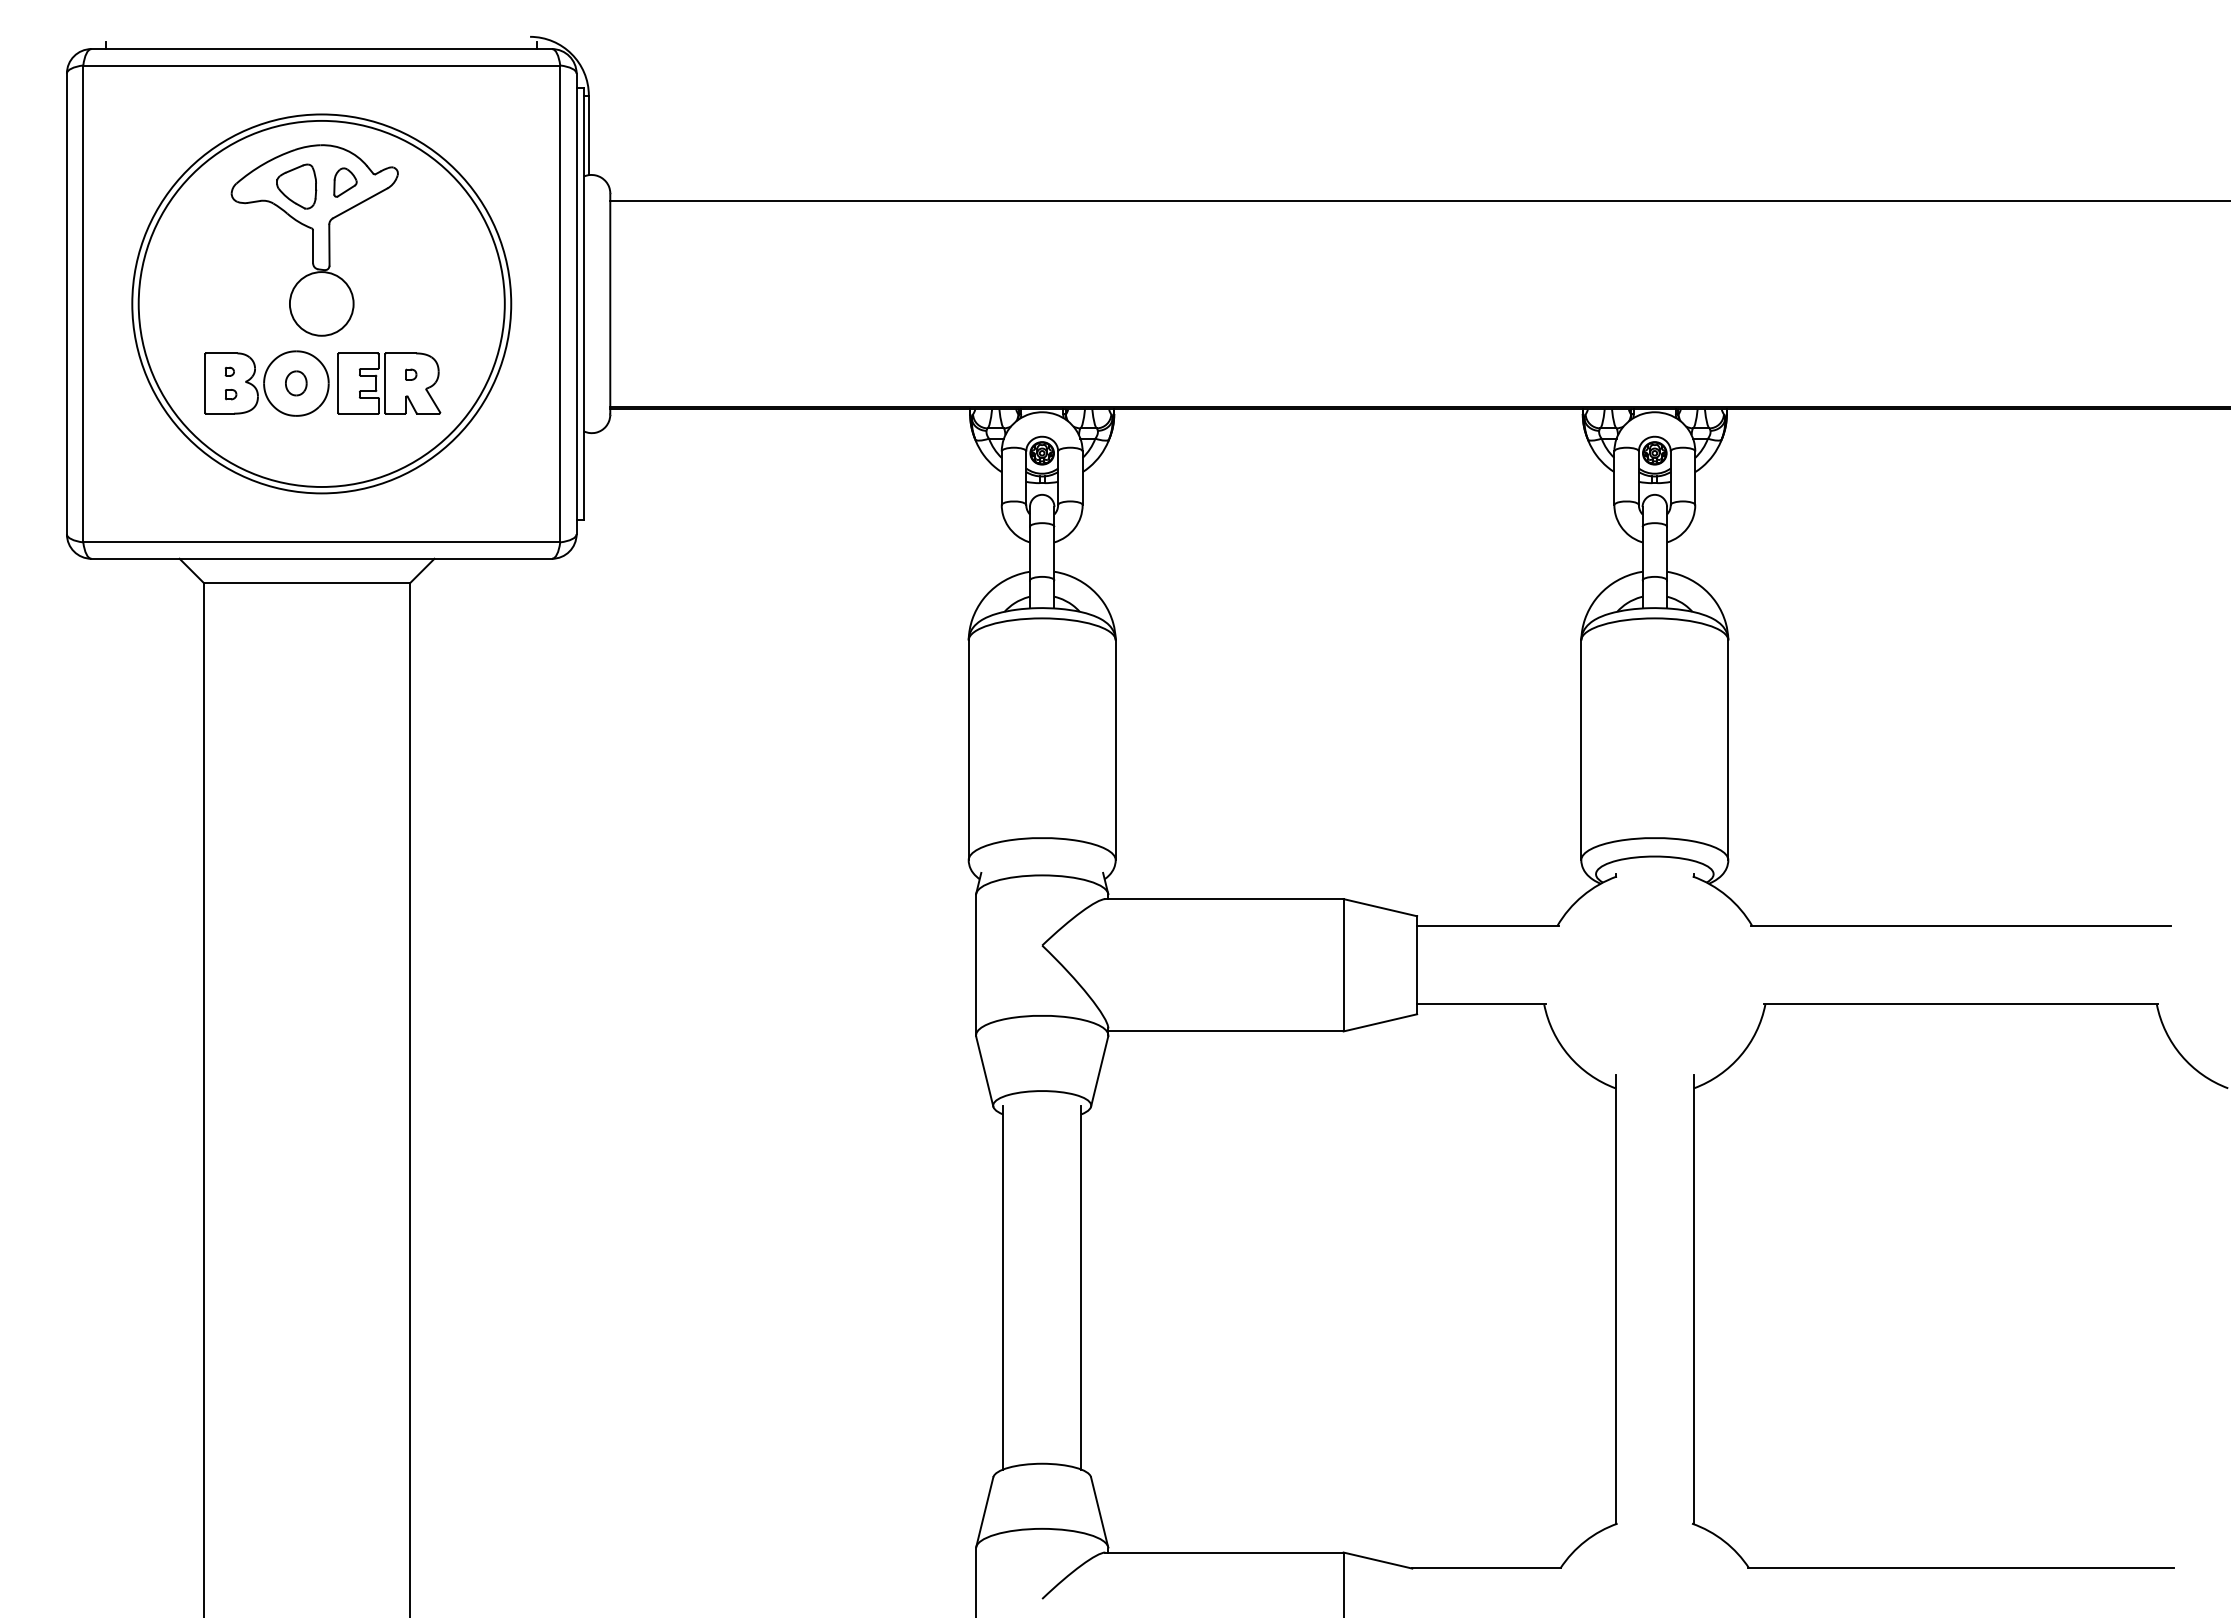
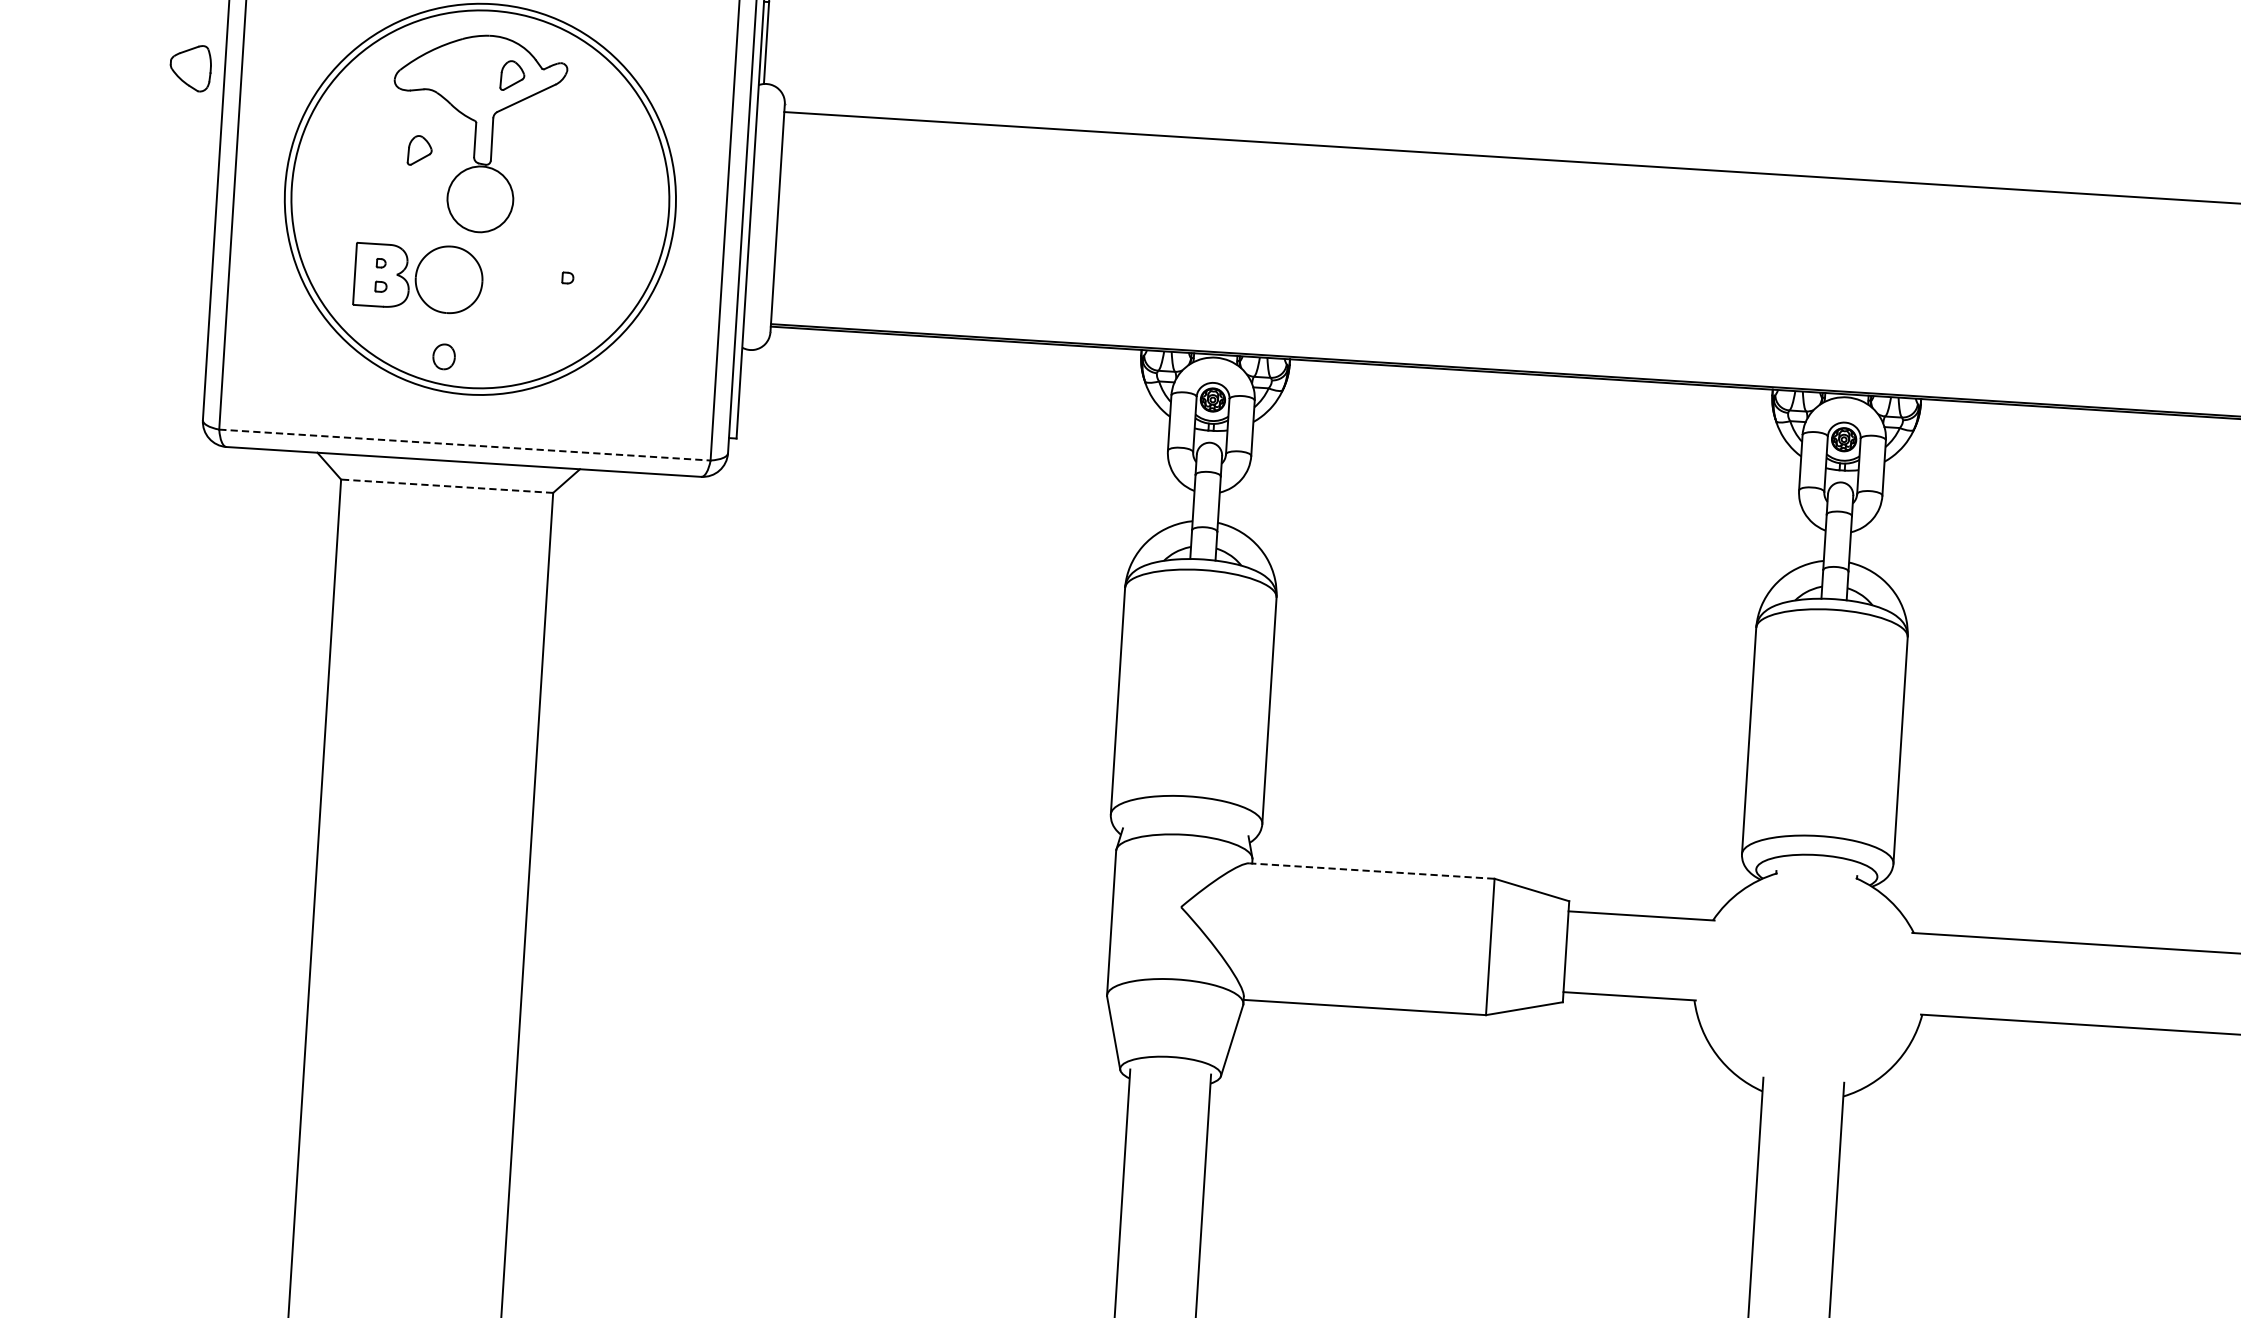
part: (296, 186) -> (190, 67), moved
part: (260, 260) -> (420, 150), added
part: (296, 383) -> (444, 356), moved
part: (389, 383) -> (545, 285), removed
line: (322, 542) -> (465, 445), solid -> dashed
line: (307, 583) -> (447, 486), solid -> dashed
line: (1225, 899) -> (1372, 871), solid -> dashed

